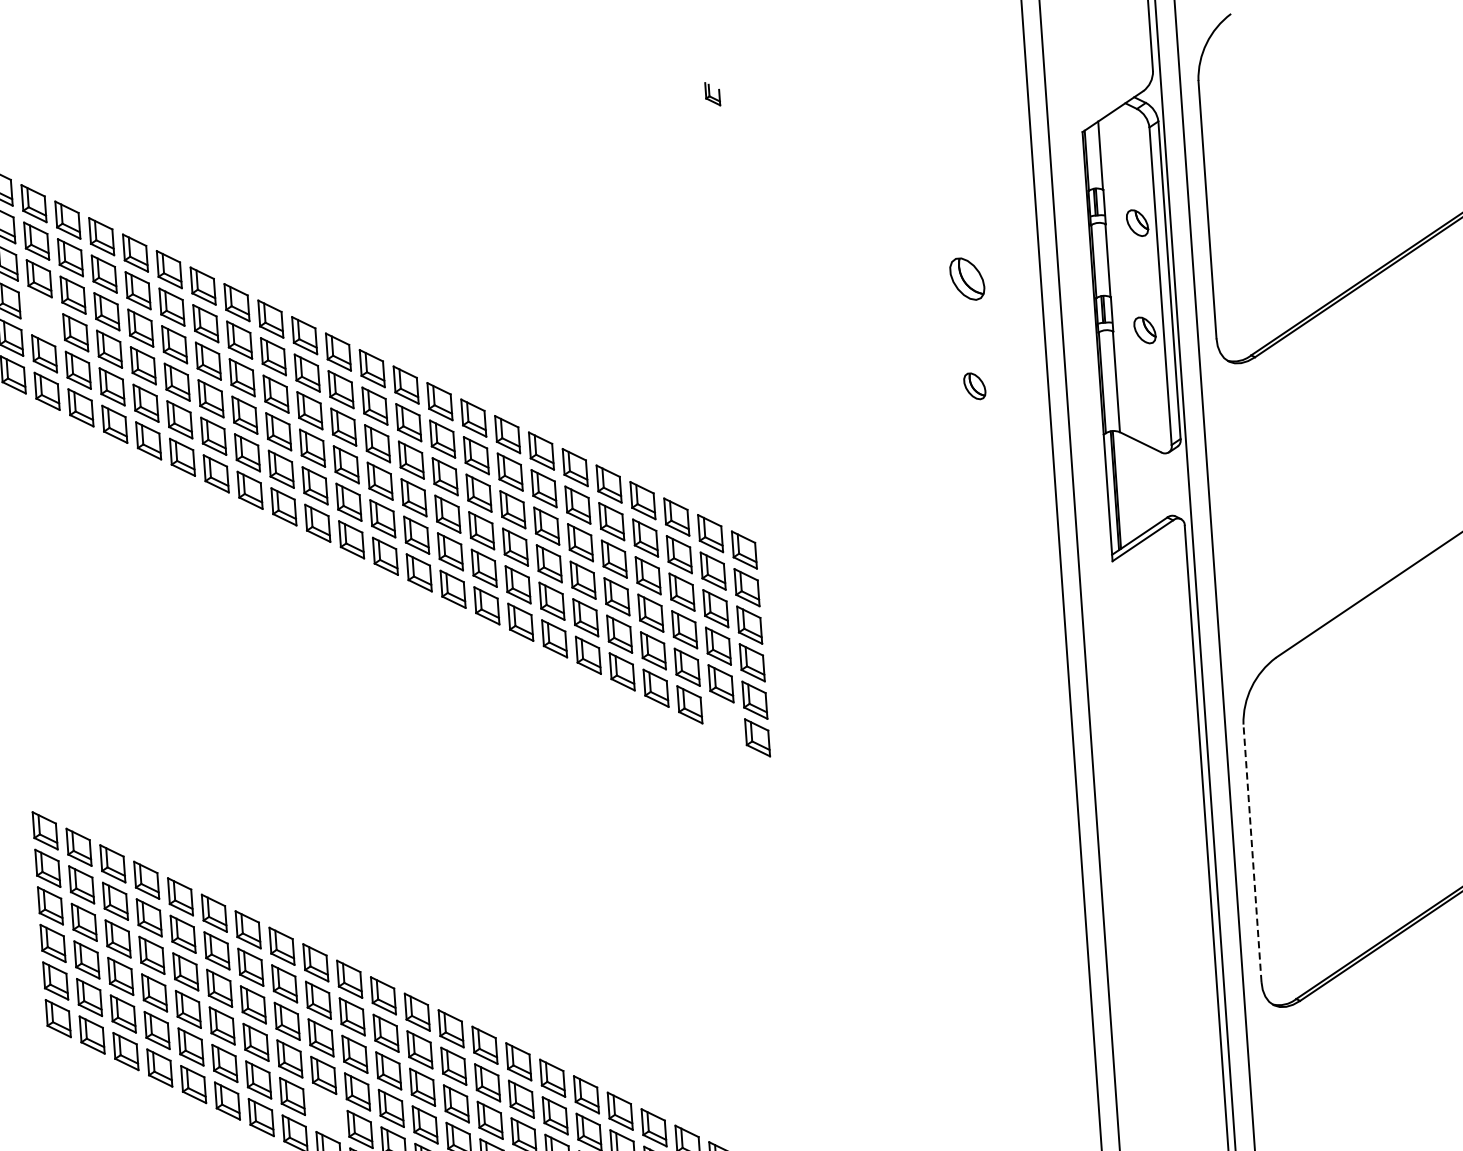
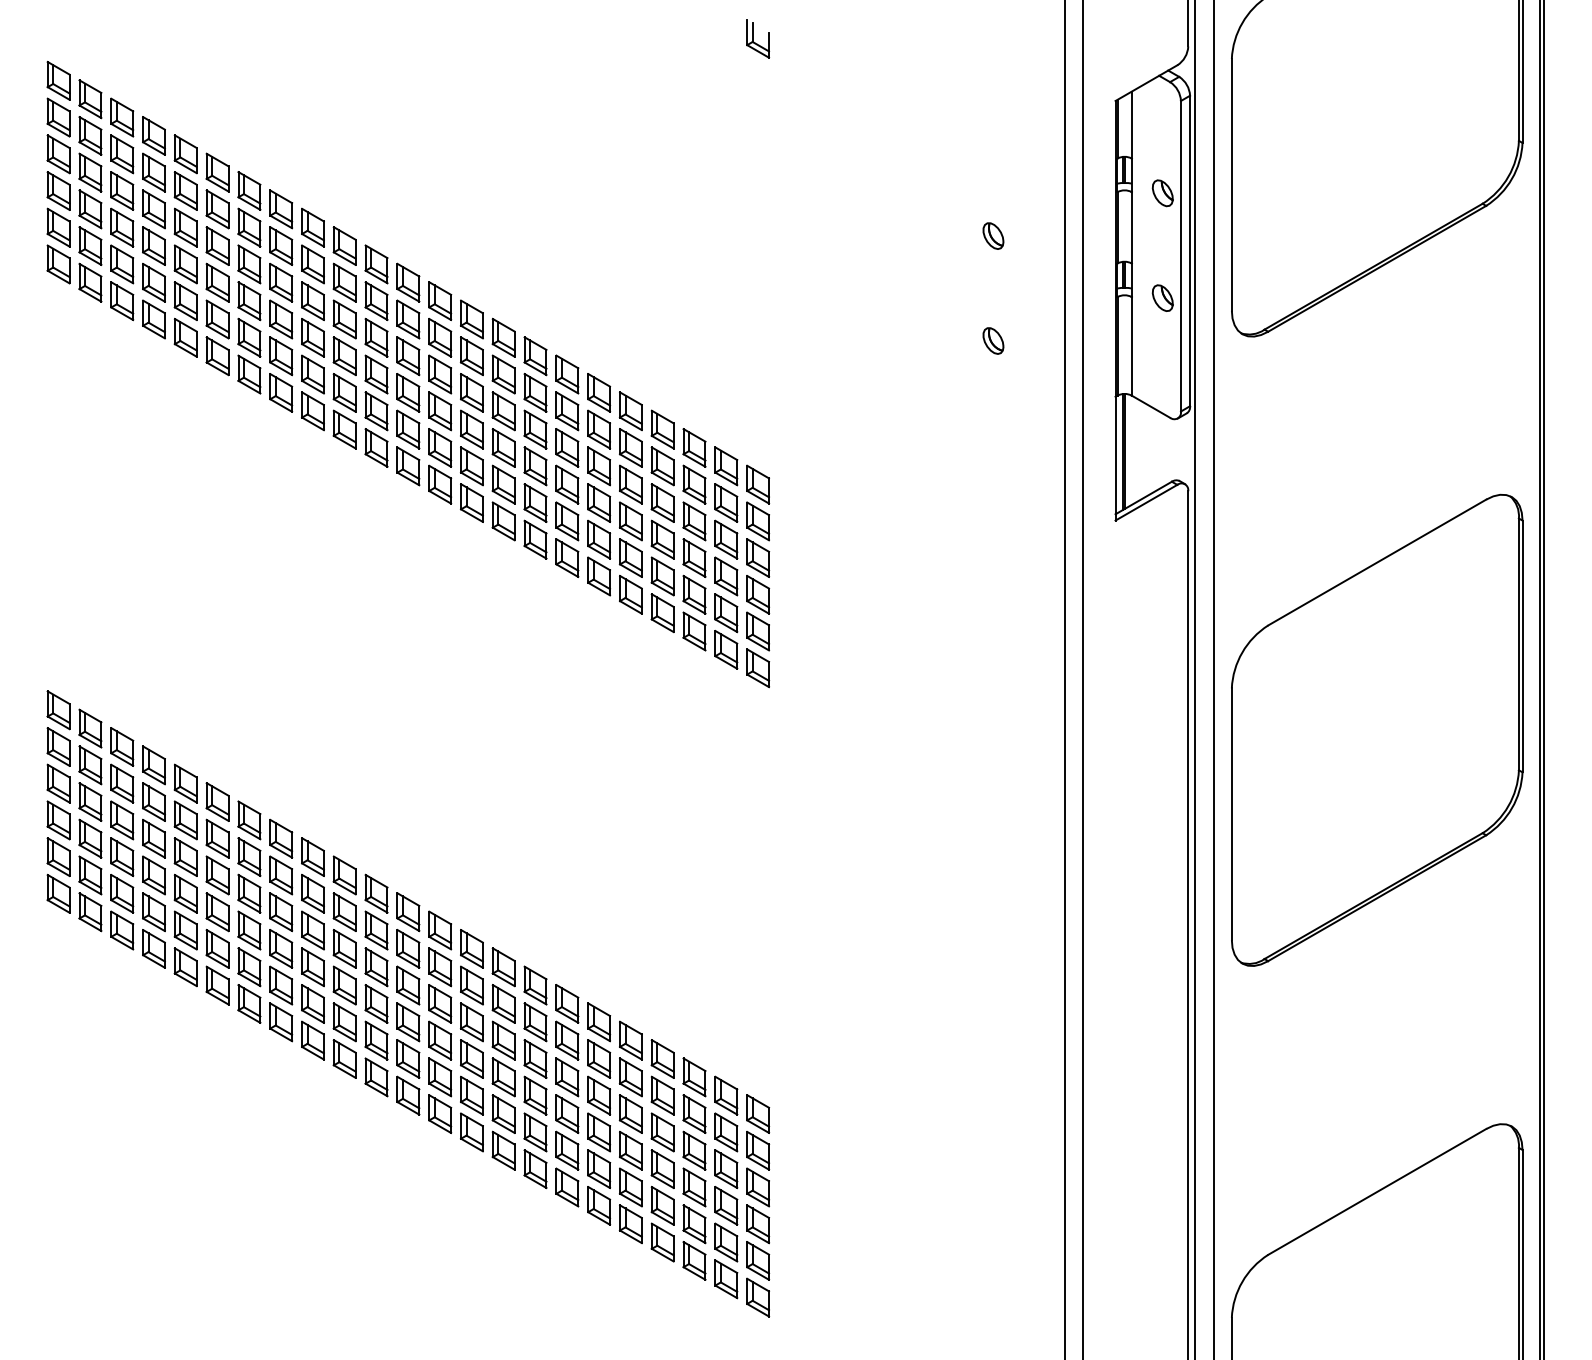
part: (712, 93) -> (758, 38), size x1.67
part: (967, 278) -> (993, 235), size x0.62
part: (41, 316) -> (90, 209), added
part: (723, 720) -> (726, 649), added
line: (1252, 853) -> (1231, 814), dashed -> solid
part: (325, 1112) -> (312, 1003), added

